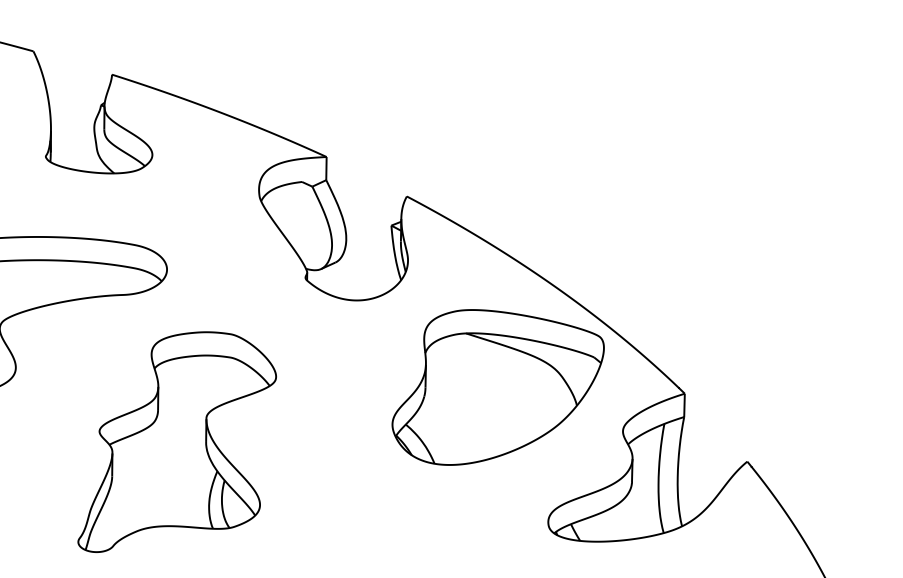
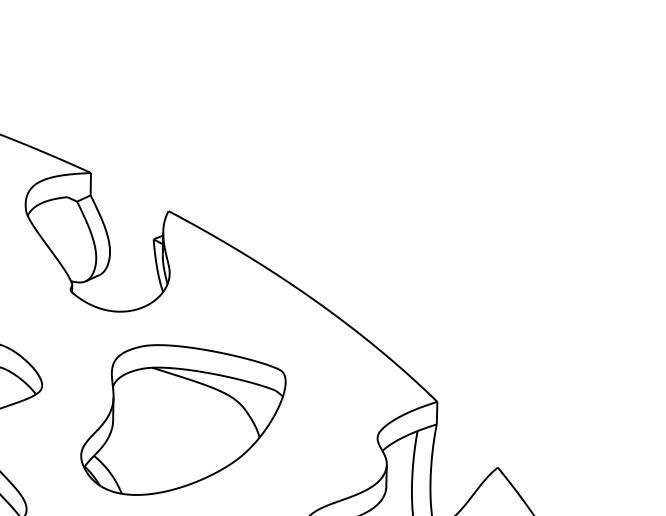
part: (497, 387) -> (182, 420), moved

